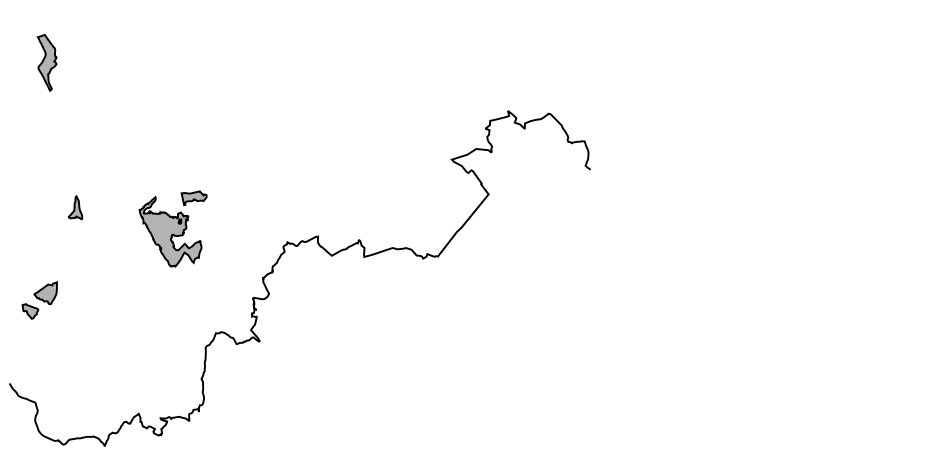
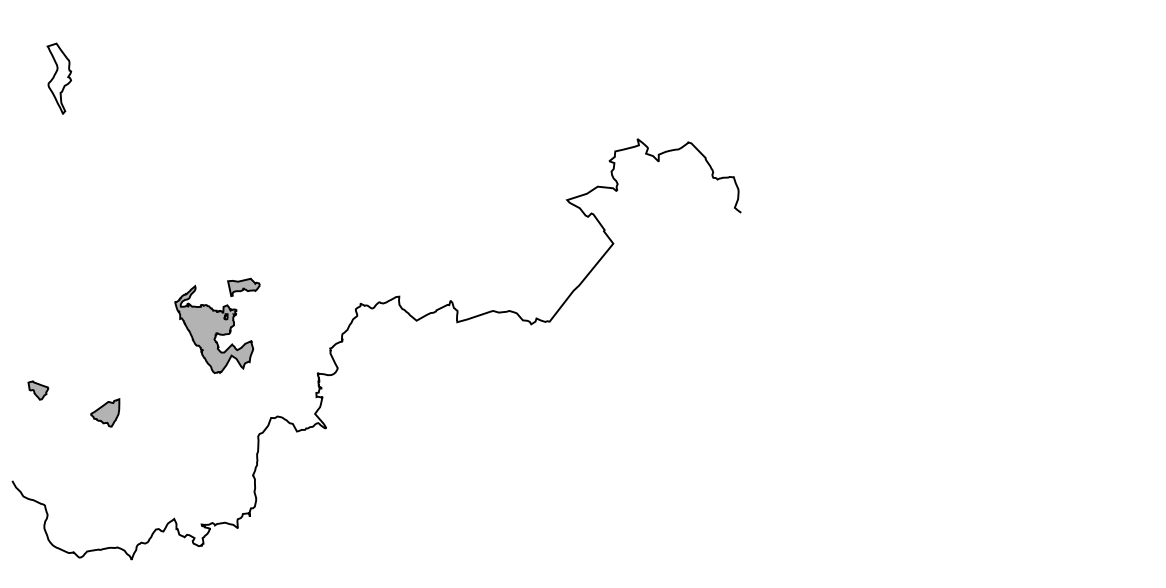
fill: (46, 62) -> (58, 78), removed
part: (75, 207) -> (94, 260), removed
part: (172, 228) -> (216, 325), moved
part: (45, 293) -> (104, 413), moved

